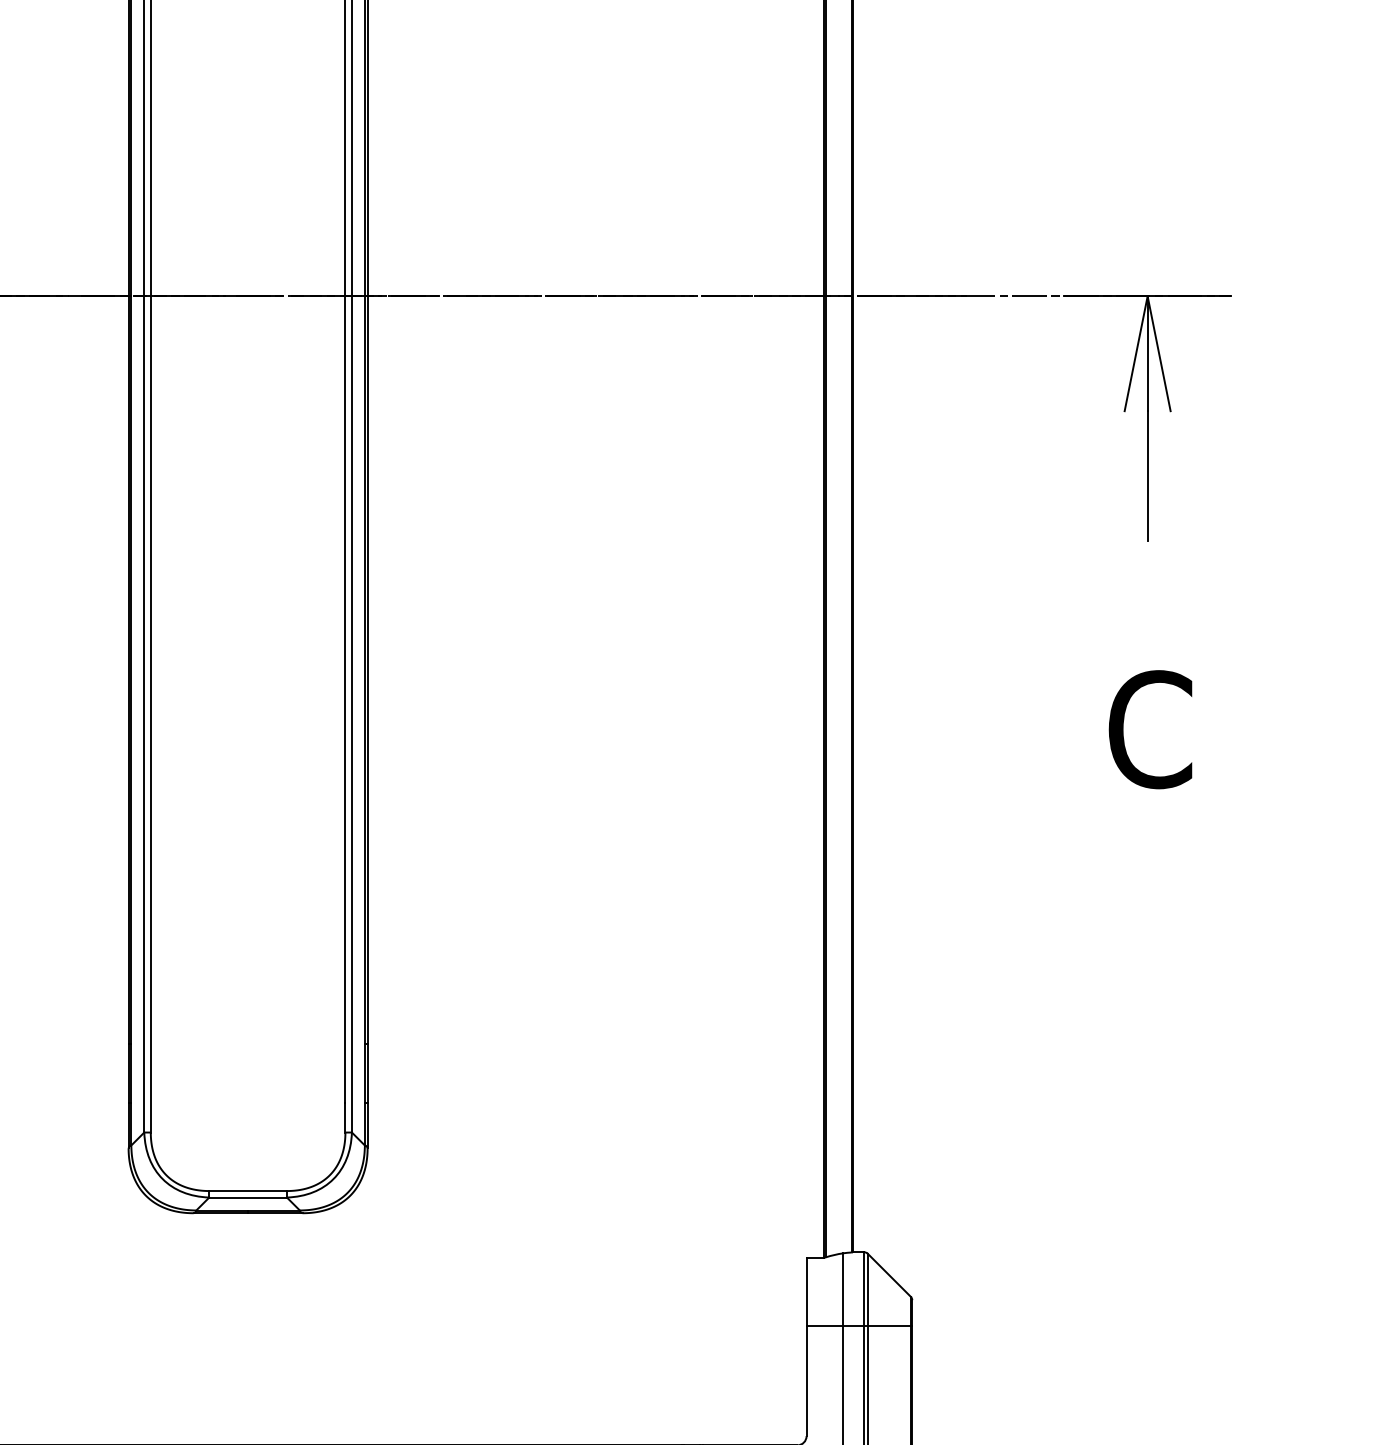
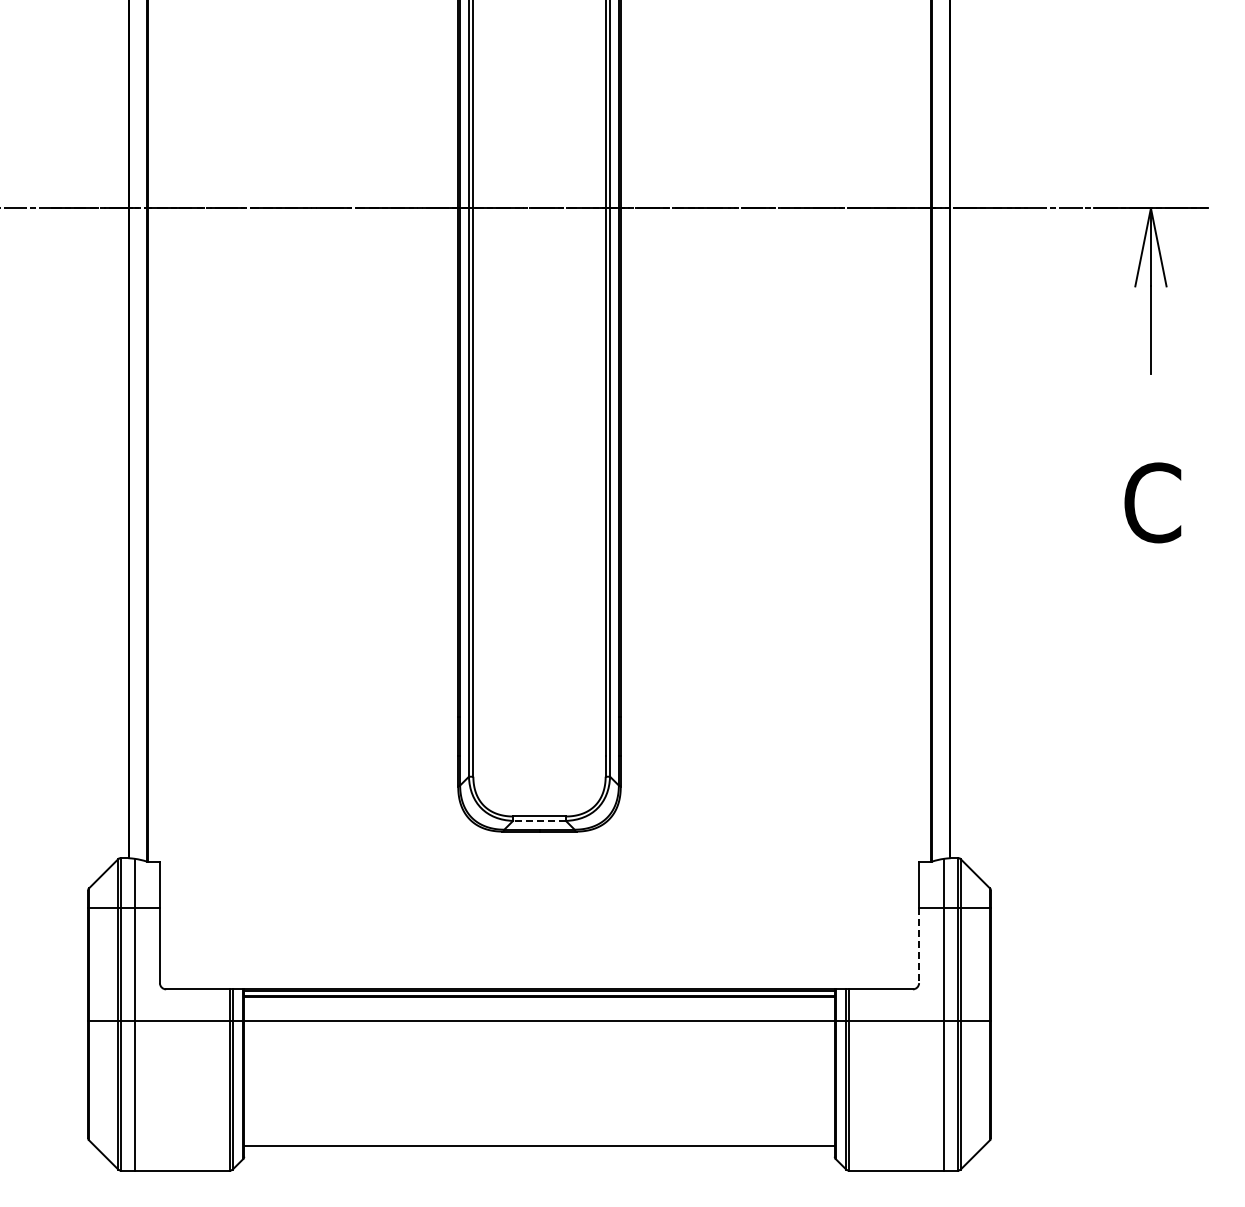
line: (248, 1196) -> (539, 820), solid -> dashed
line: (807, 1382) -> (919, 946), solid -> dashed

